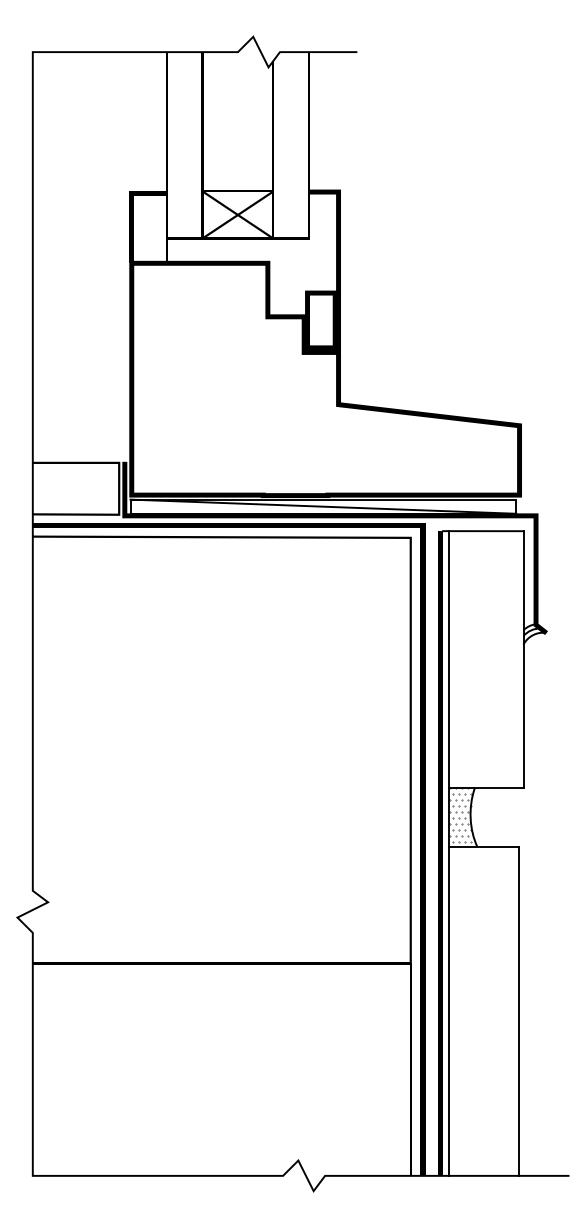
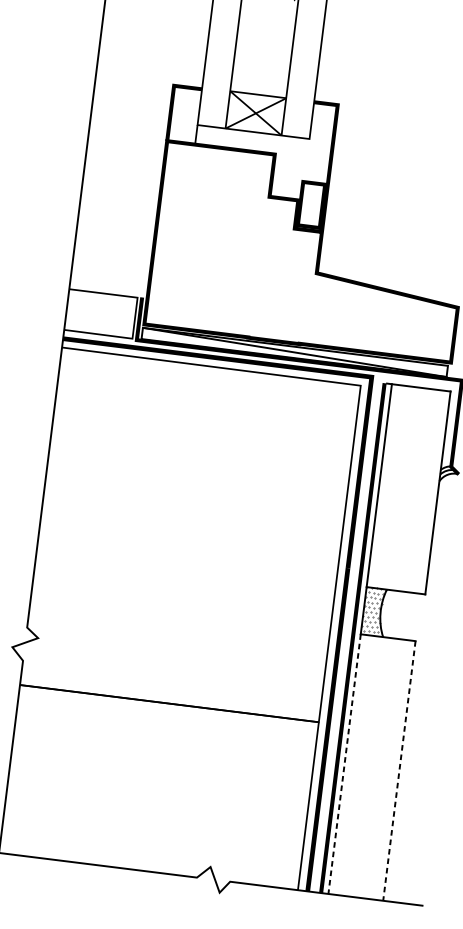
line: (449, 1012) -> (344, 764), solid -> dashed
line: (518, 1012) -> (399, 771), solid -> dashed

